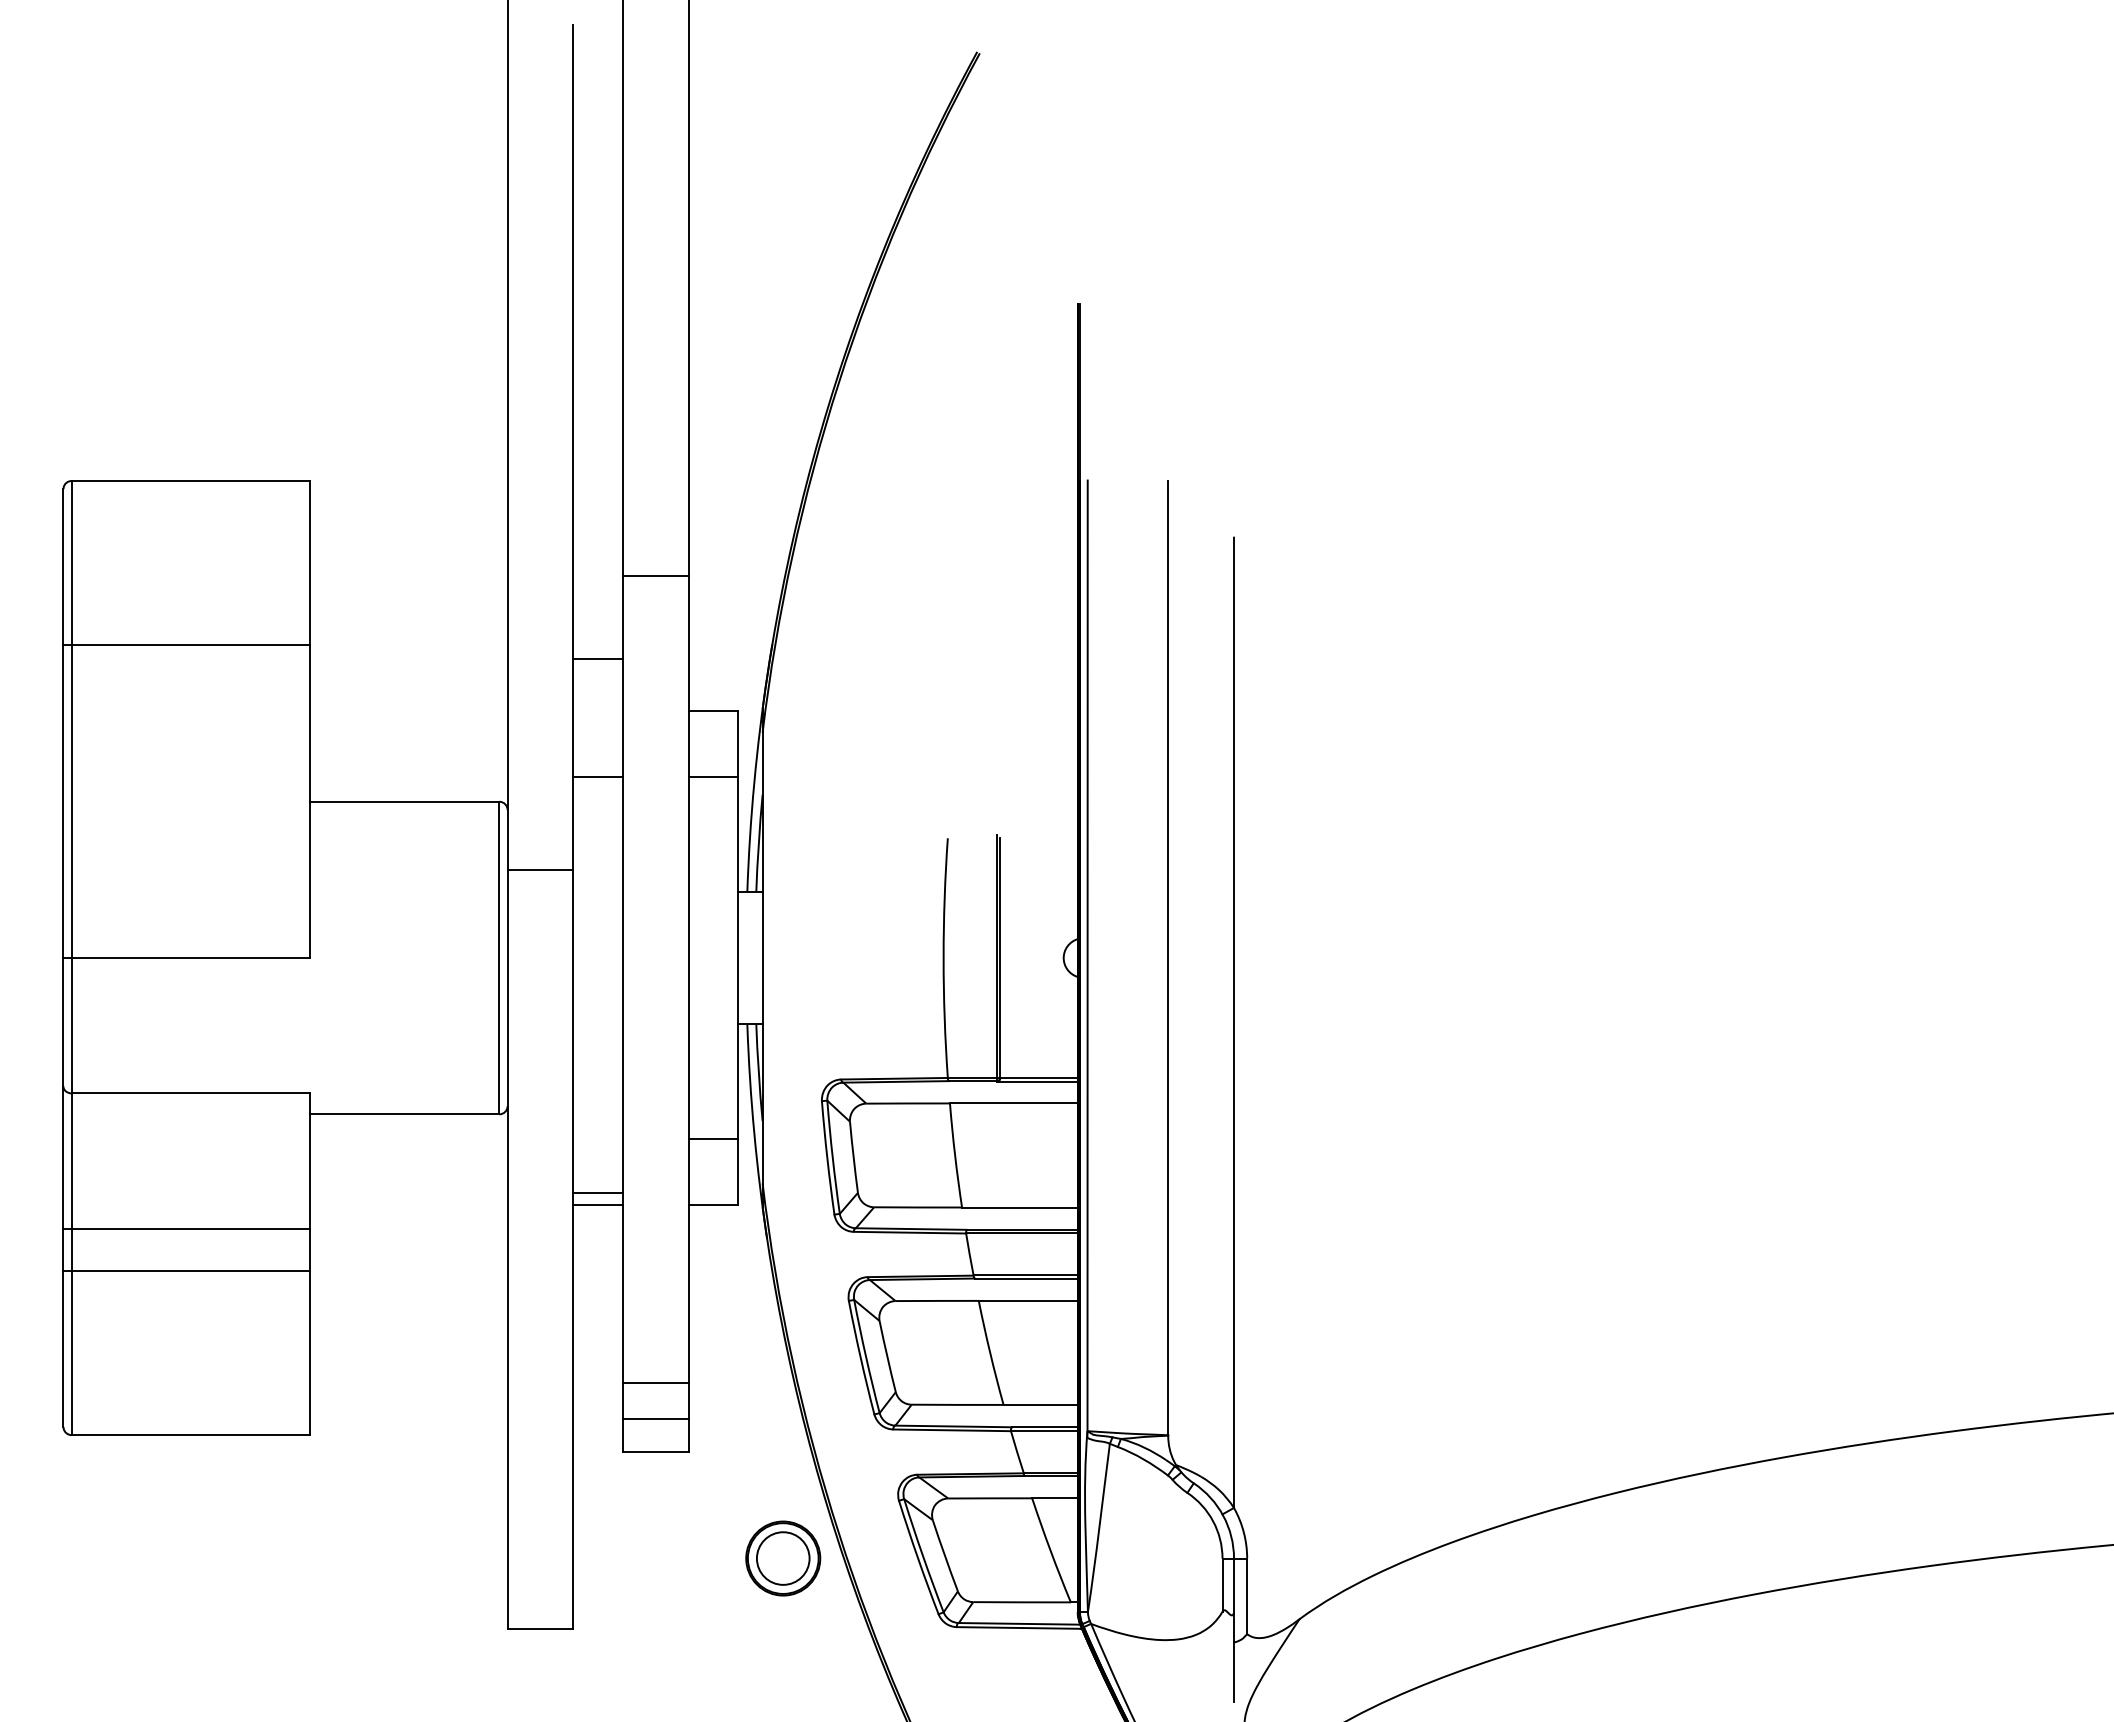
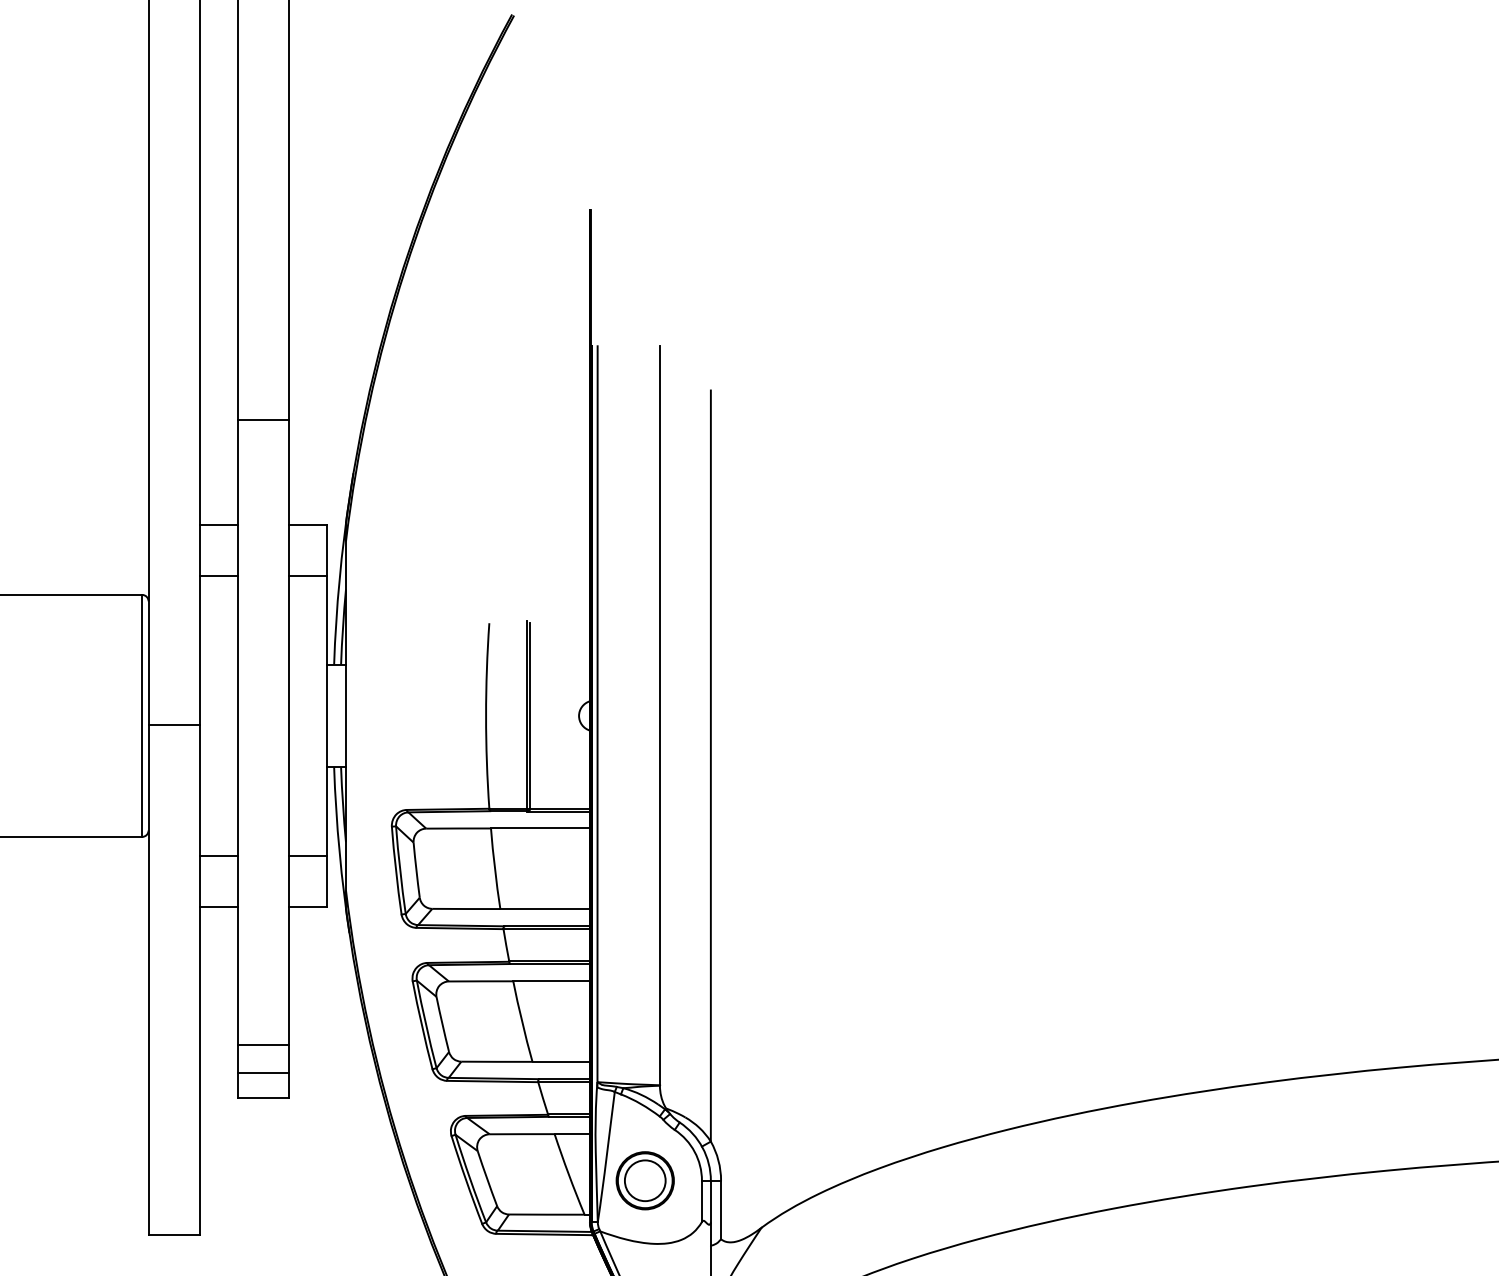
line: (597, 659) -> (218, 525), moved
line: (540, 869) -> (174, 724), moved
line: (597, 1193) -> (218, 856), moved
part: (783, 1558) -> (645, 1180), moved

